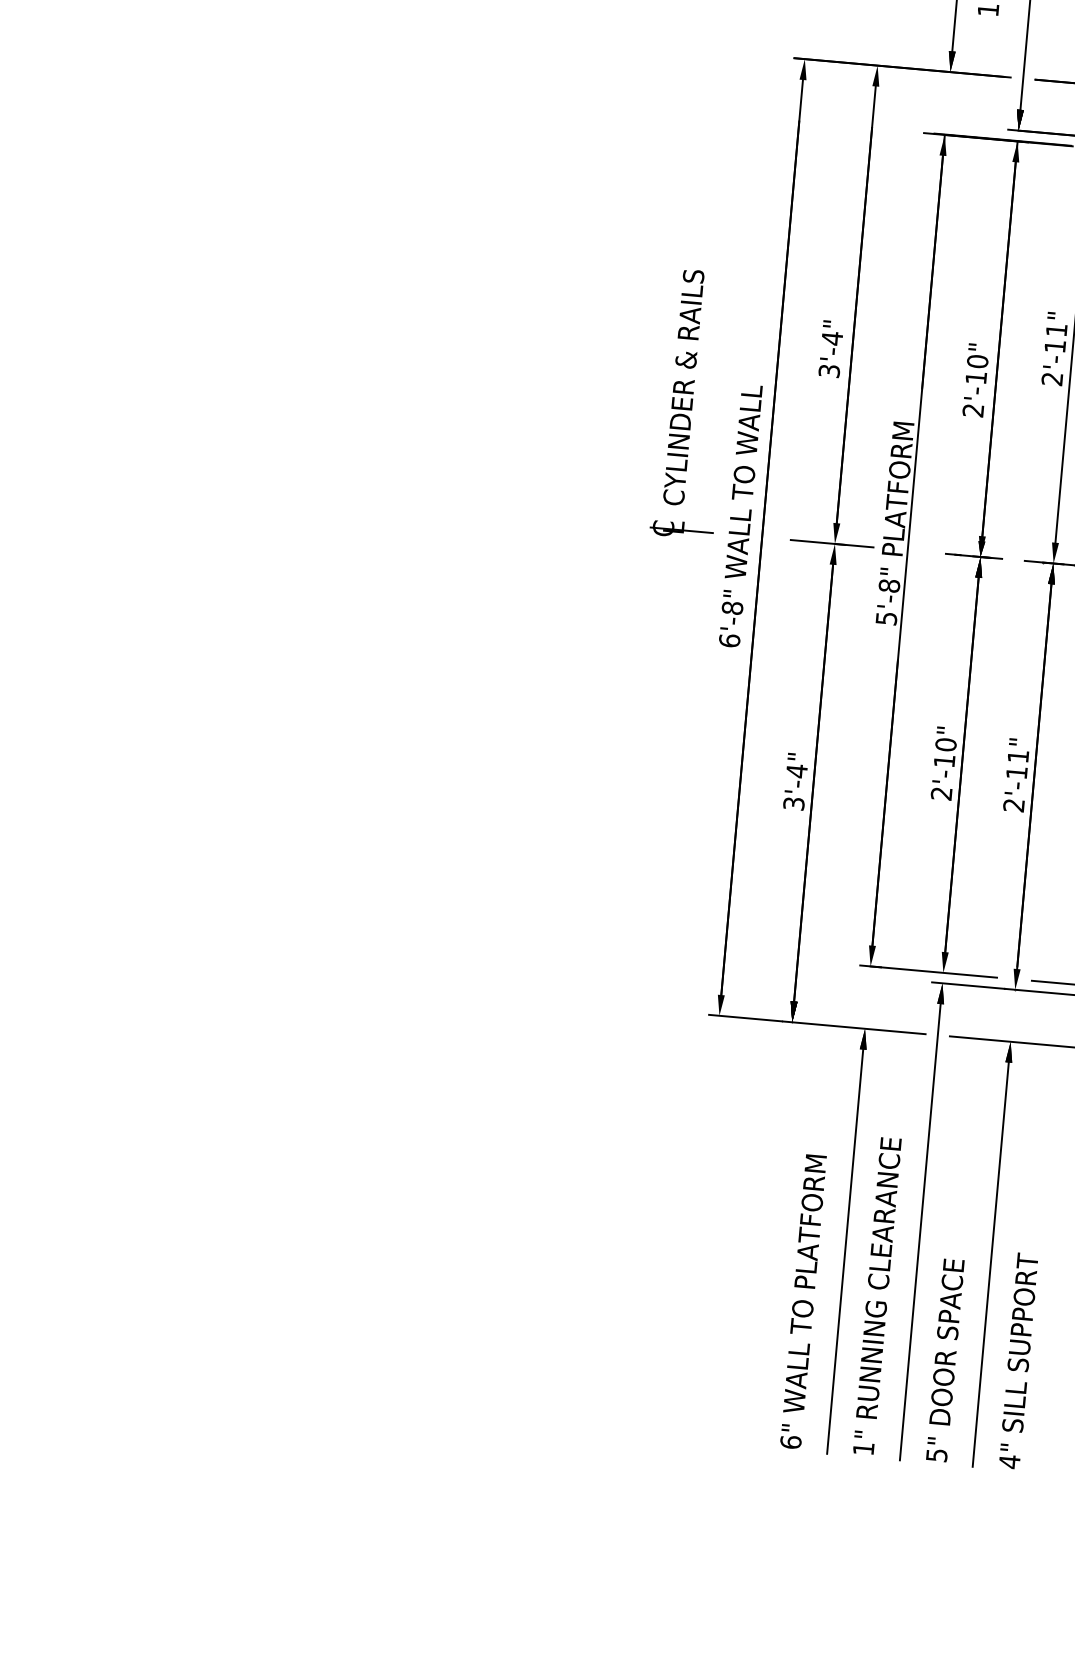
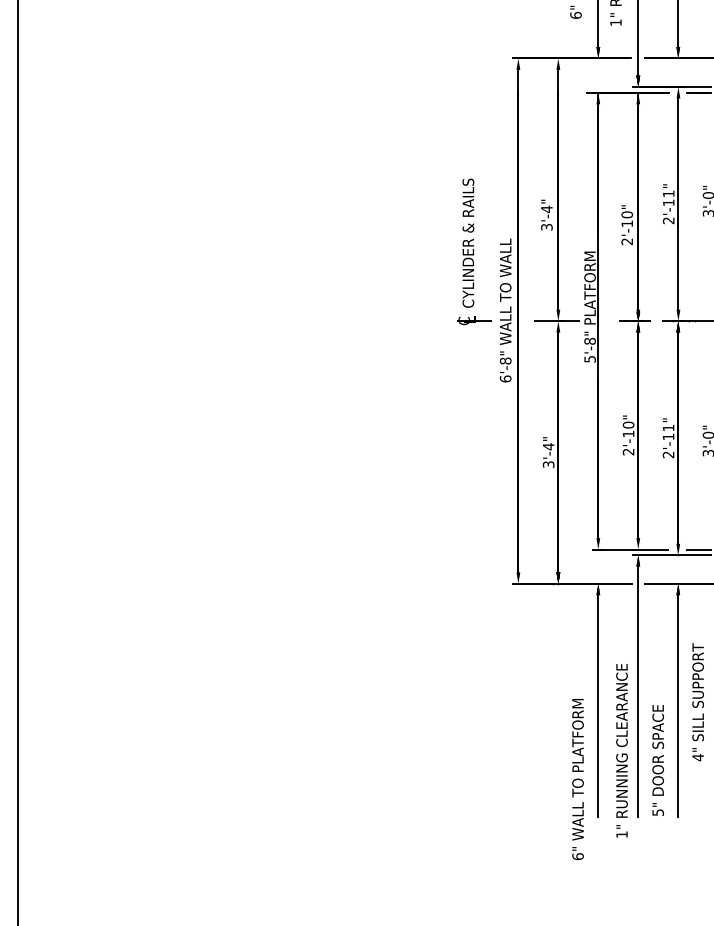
text: (876, 1295) -> (621, 750), moved
text: (802, 1301) -> (577, 779), moved
text: (1017, 1361) -> (697, 702), moved

